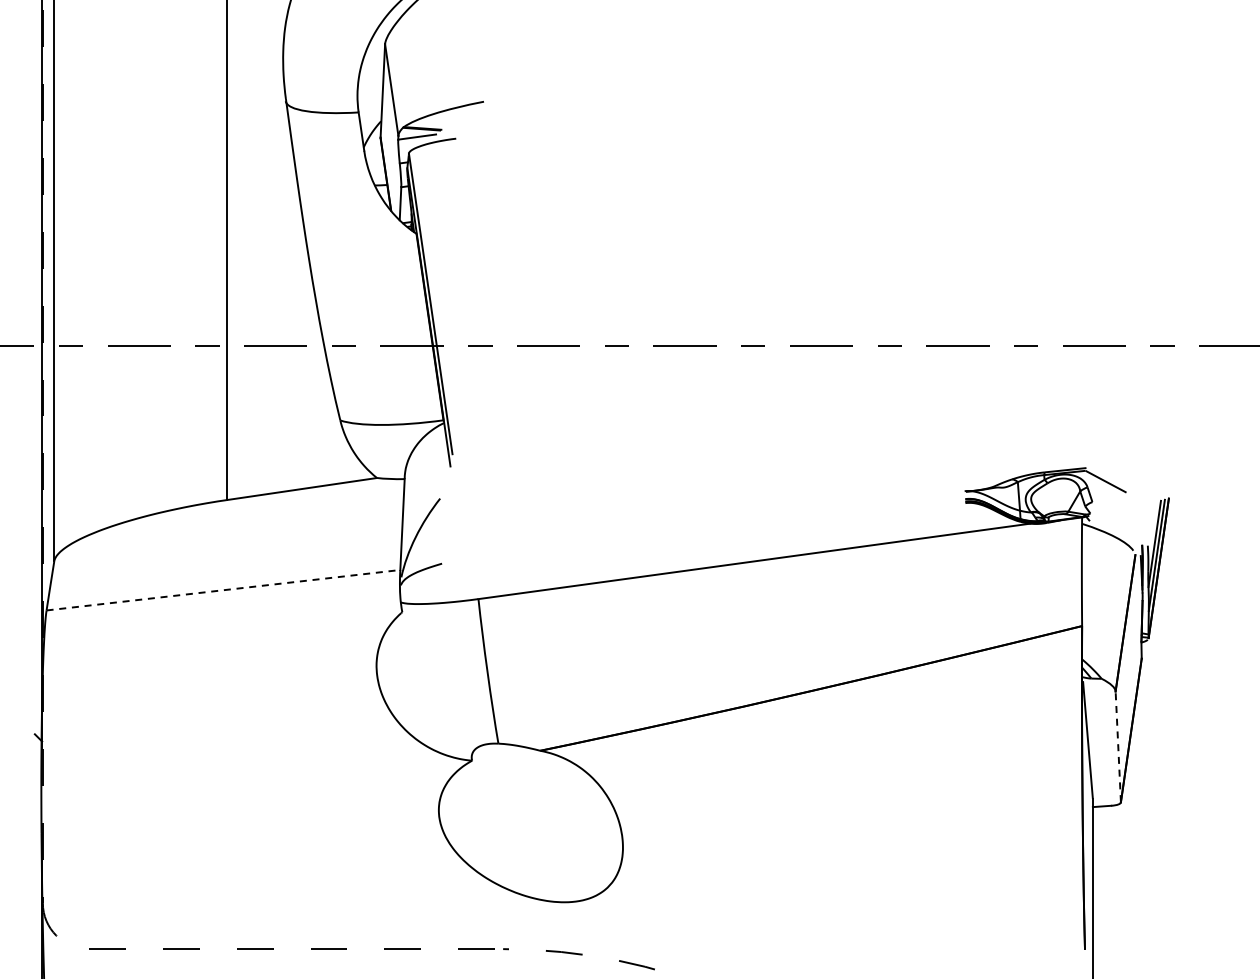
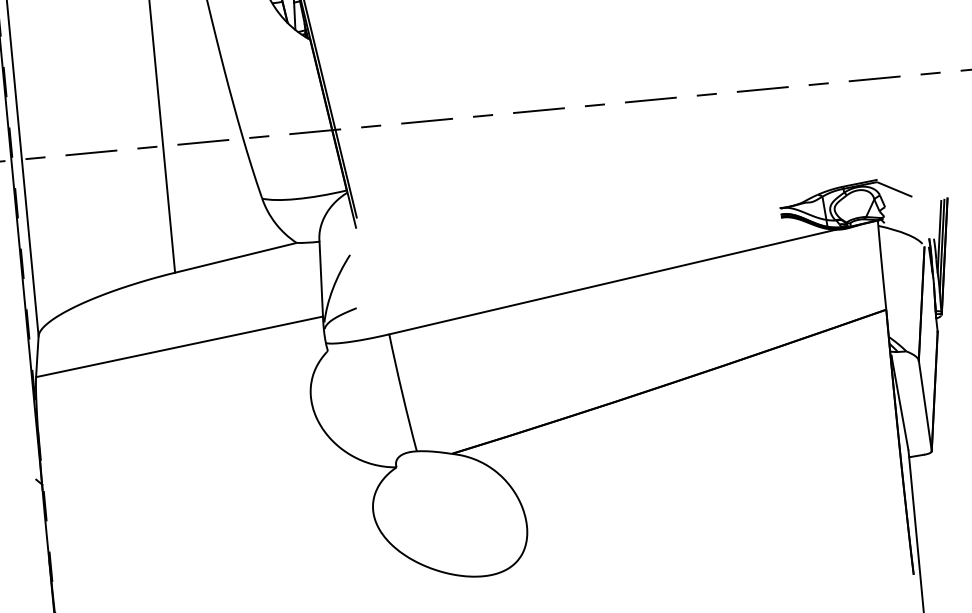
line: (223, 590) -> (179, 347), dashed -> solid
line: (1118, 746) -> (925, 405), dashed -> solid

